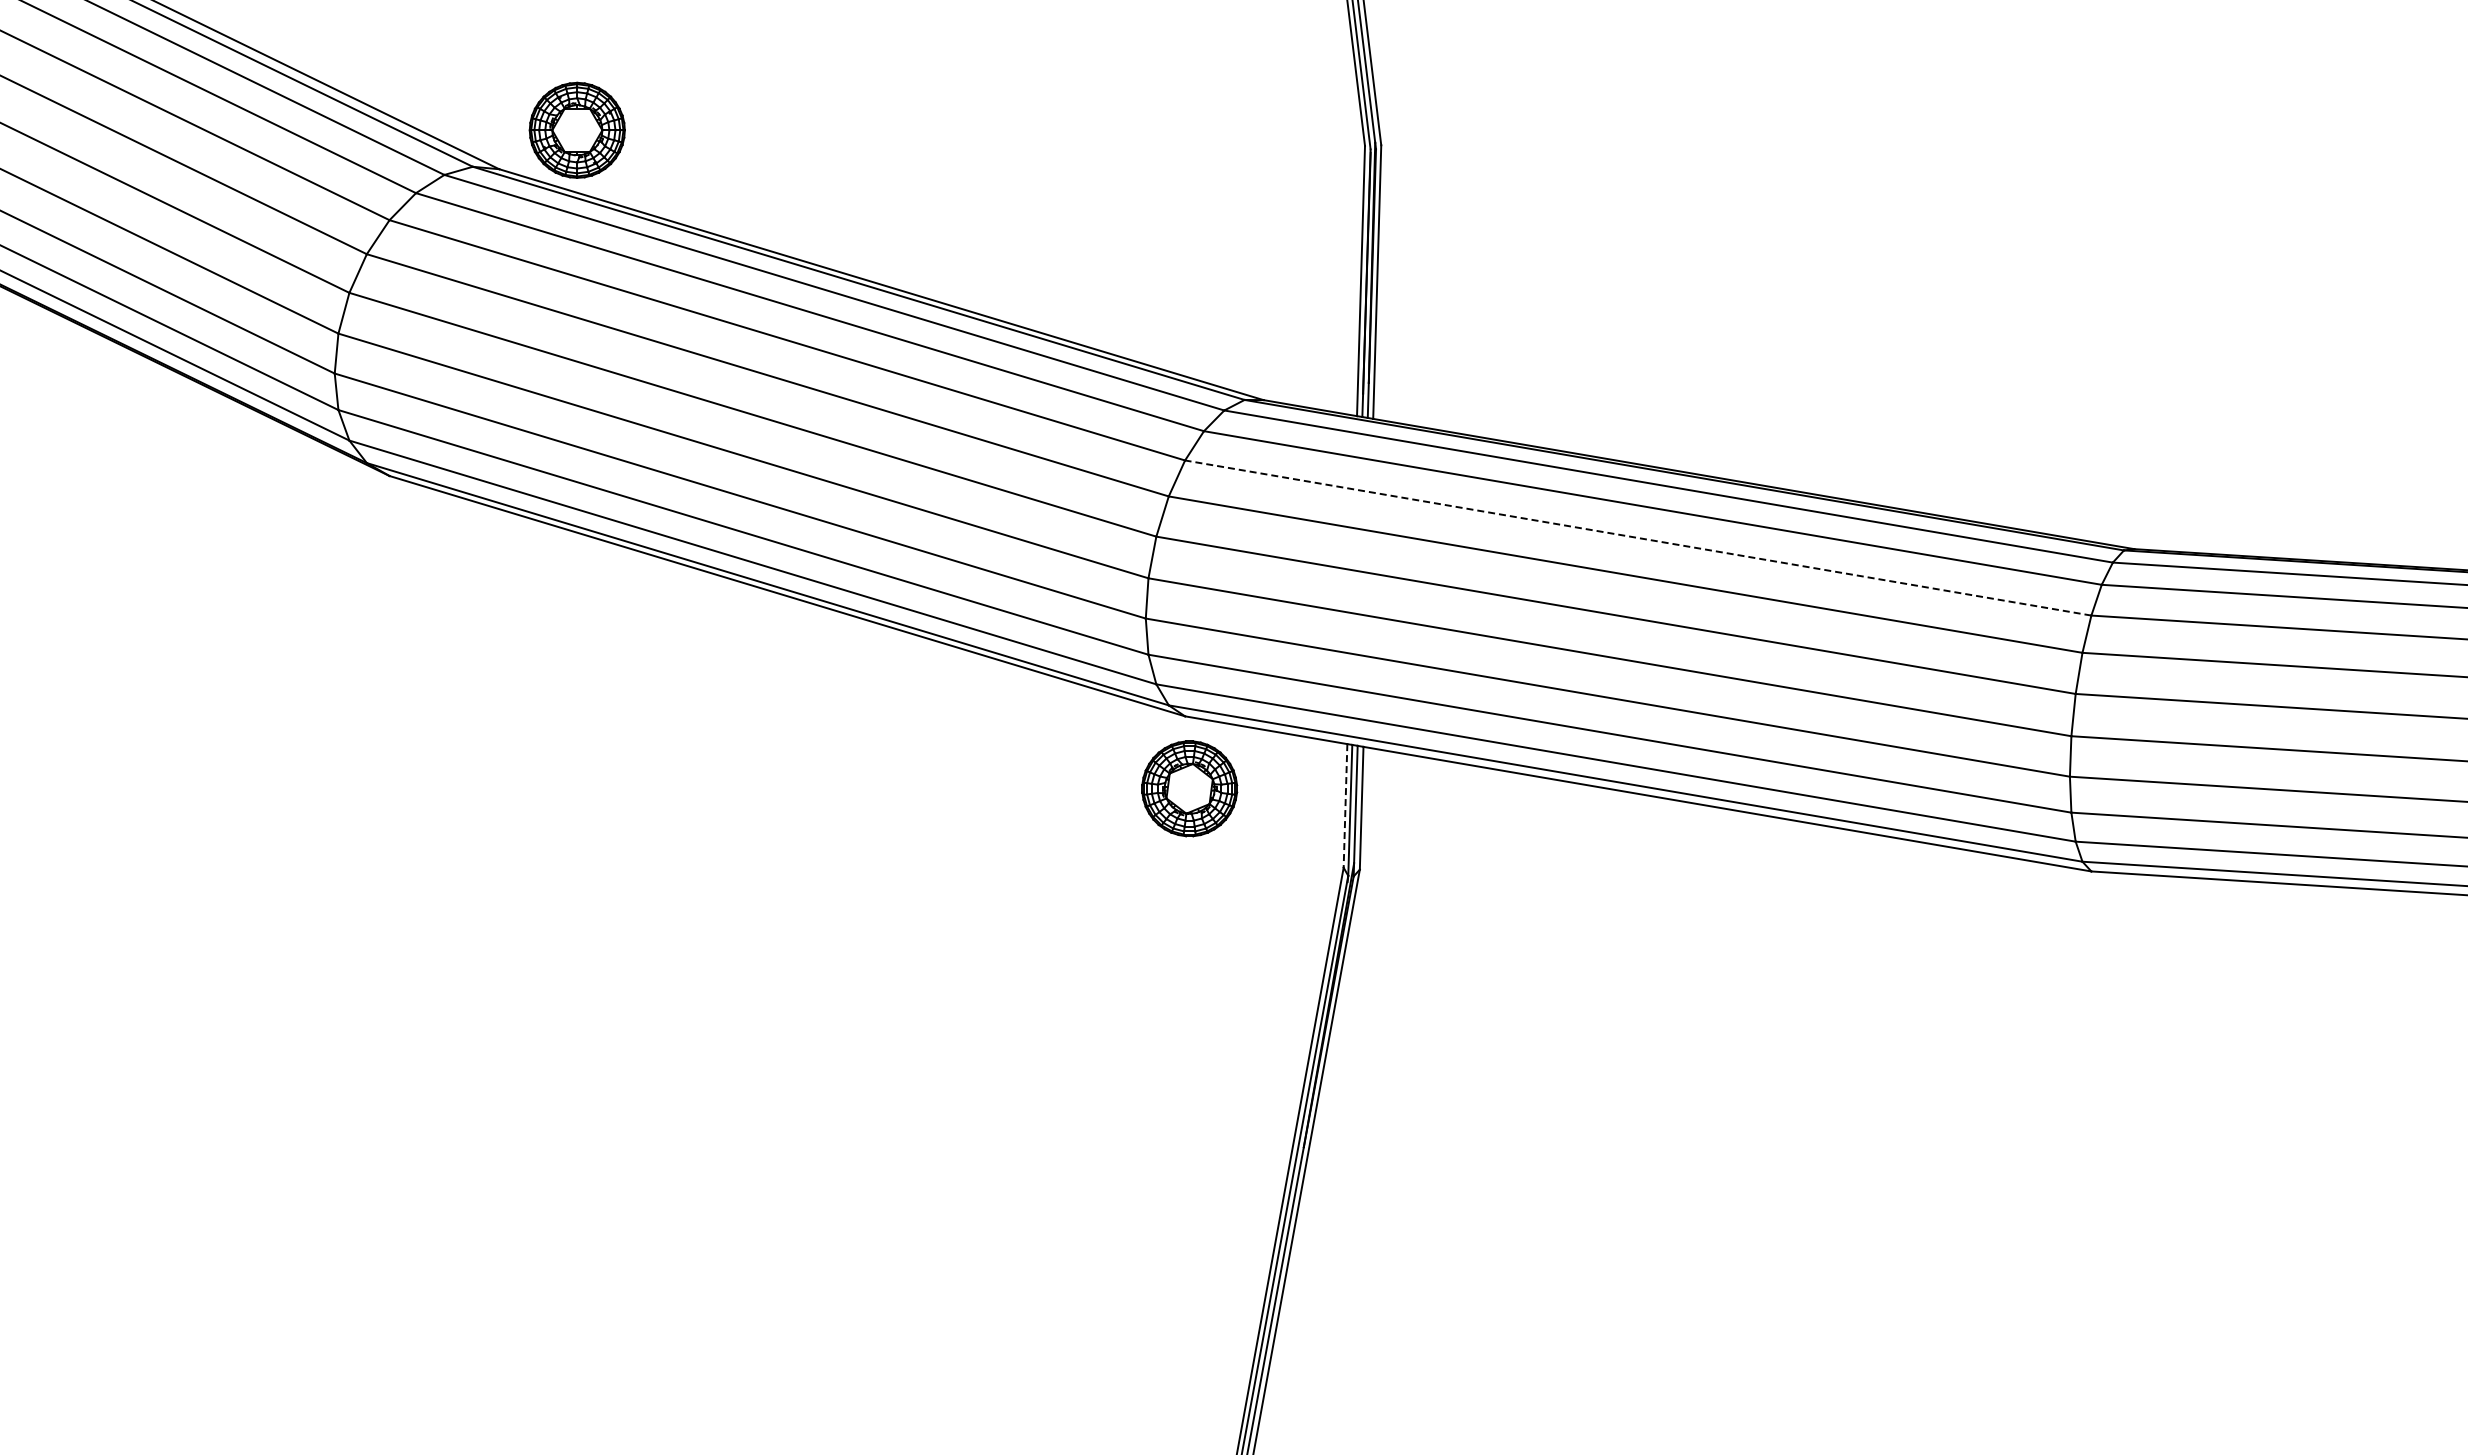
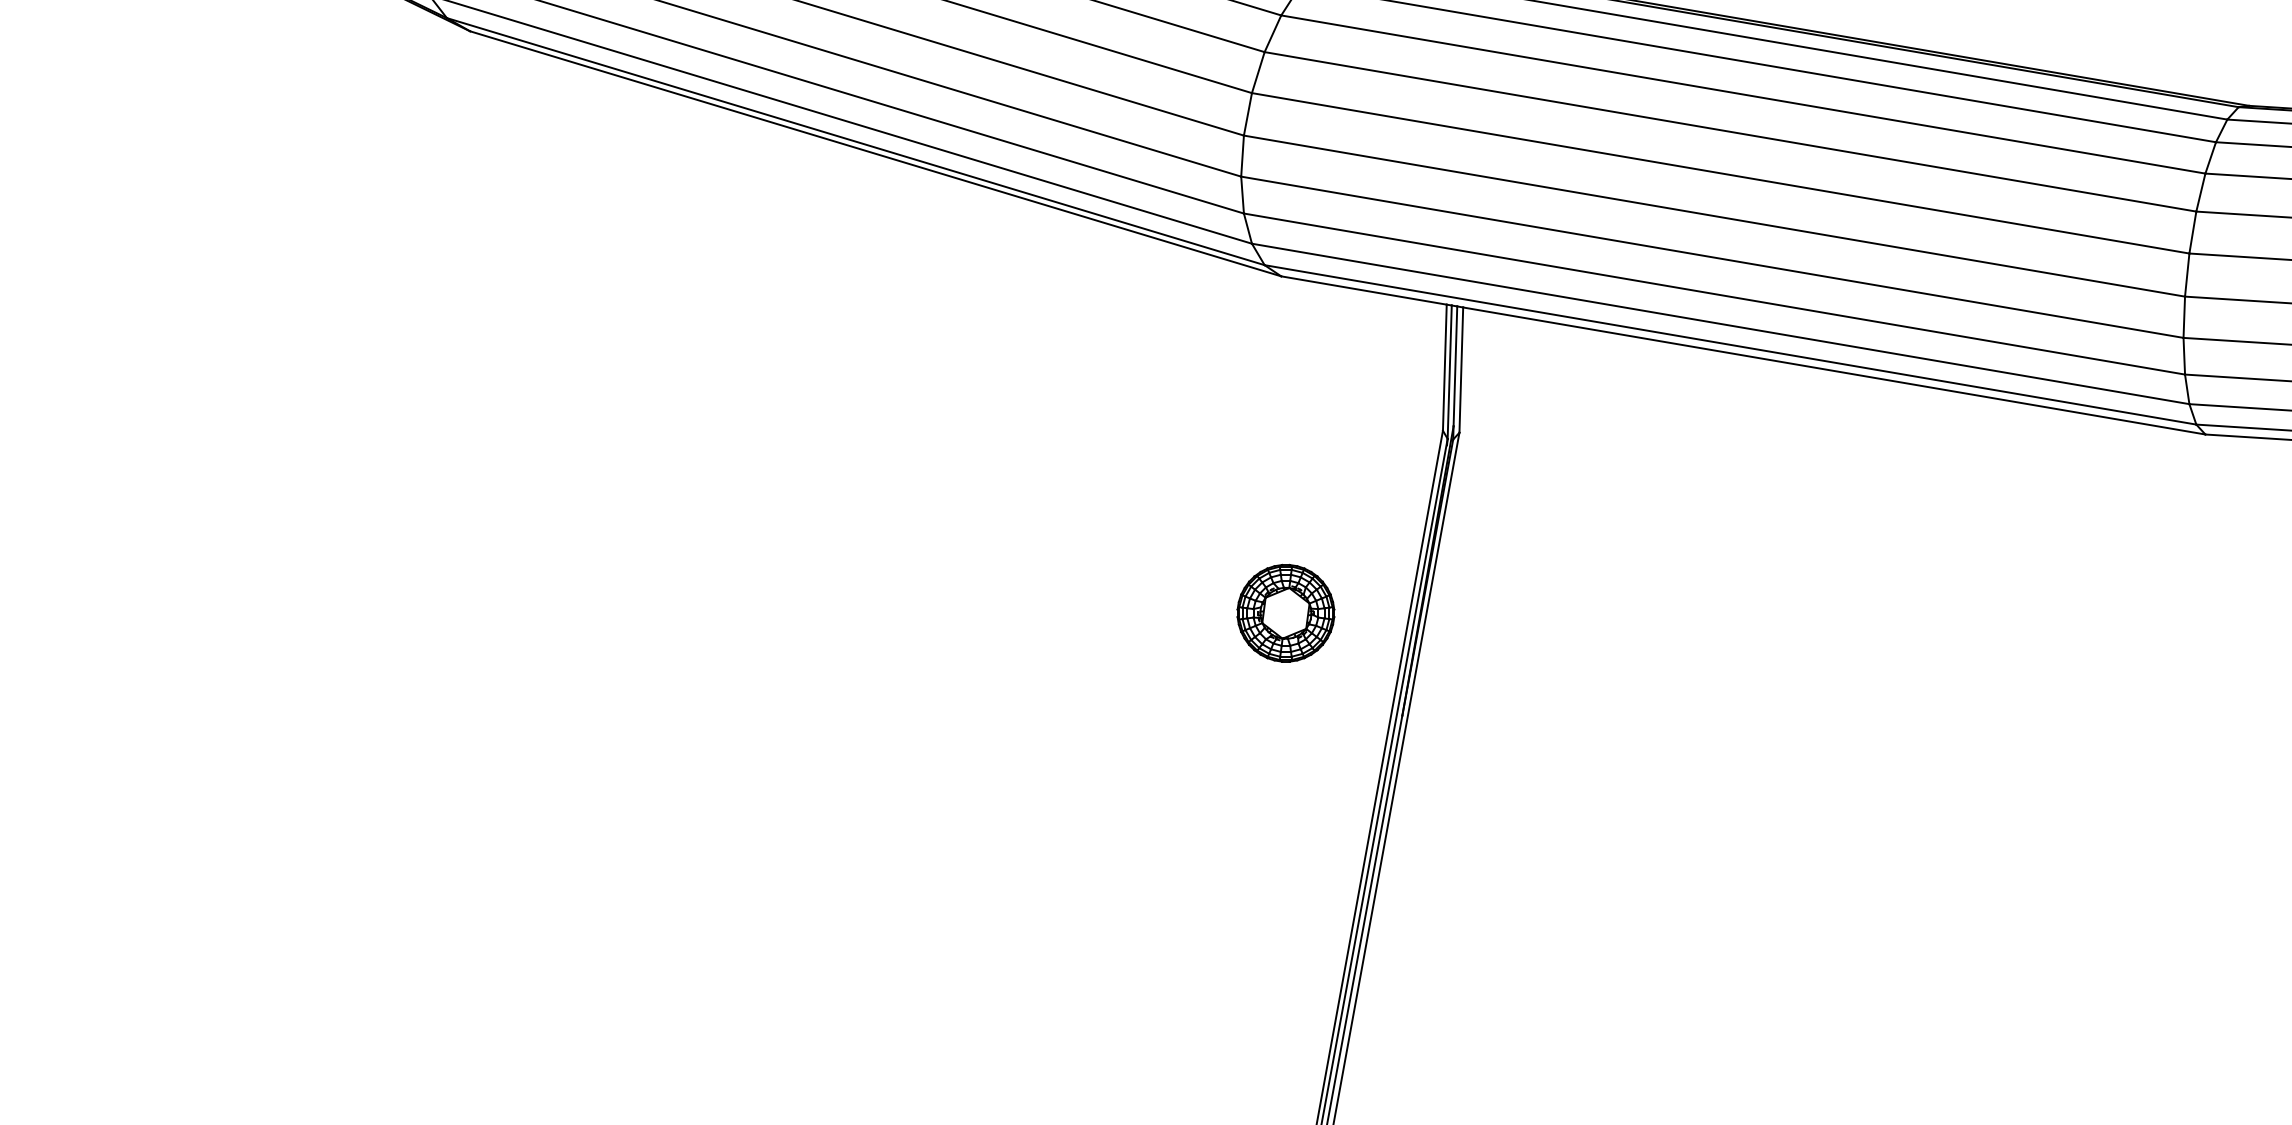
line: (1638, 538) -> (1743, 95), dashed -> solid
part: (1189, 788) -> (1285, 613), moved
line: (1345, 805) -> (1444, 367), dashed -> solid

